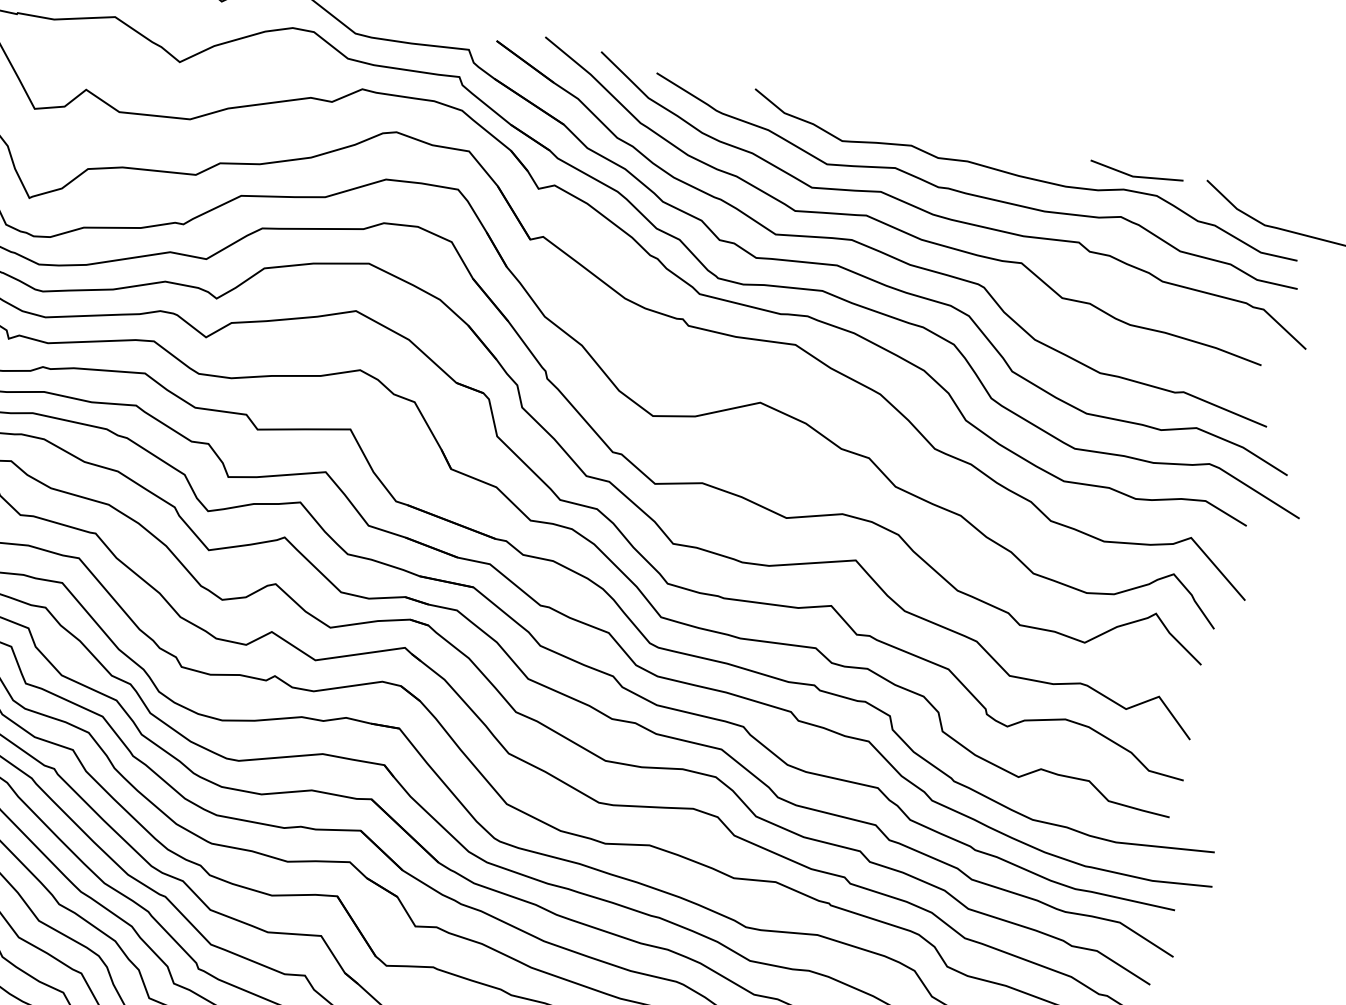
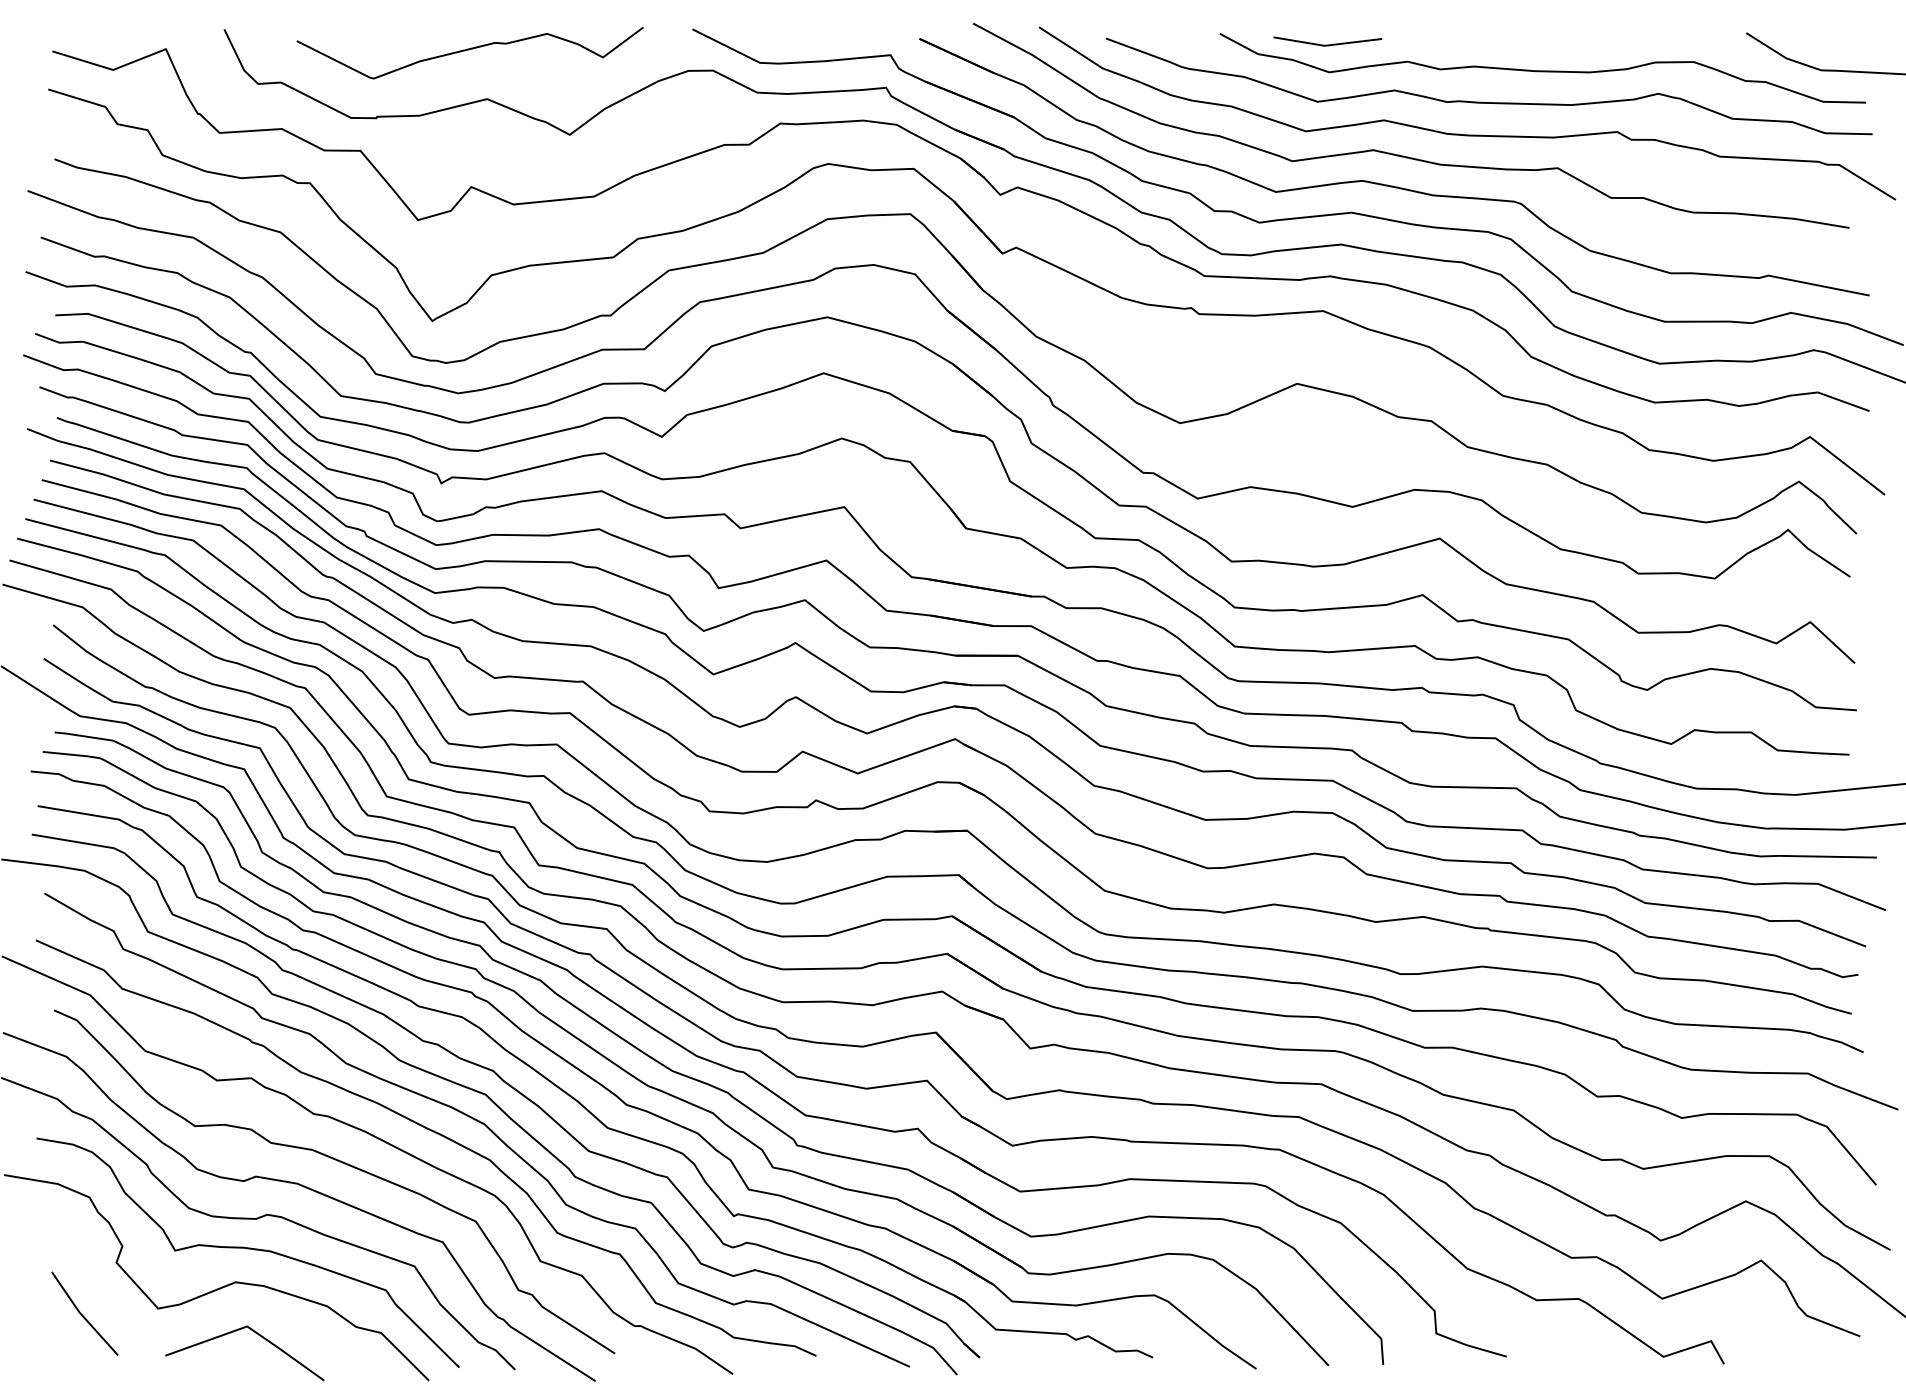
line: (1135, 175) -> (1327, 44), moved

